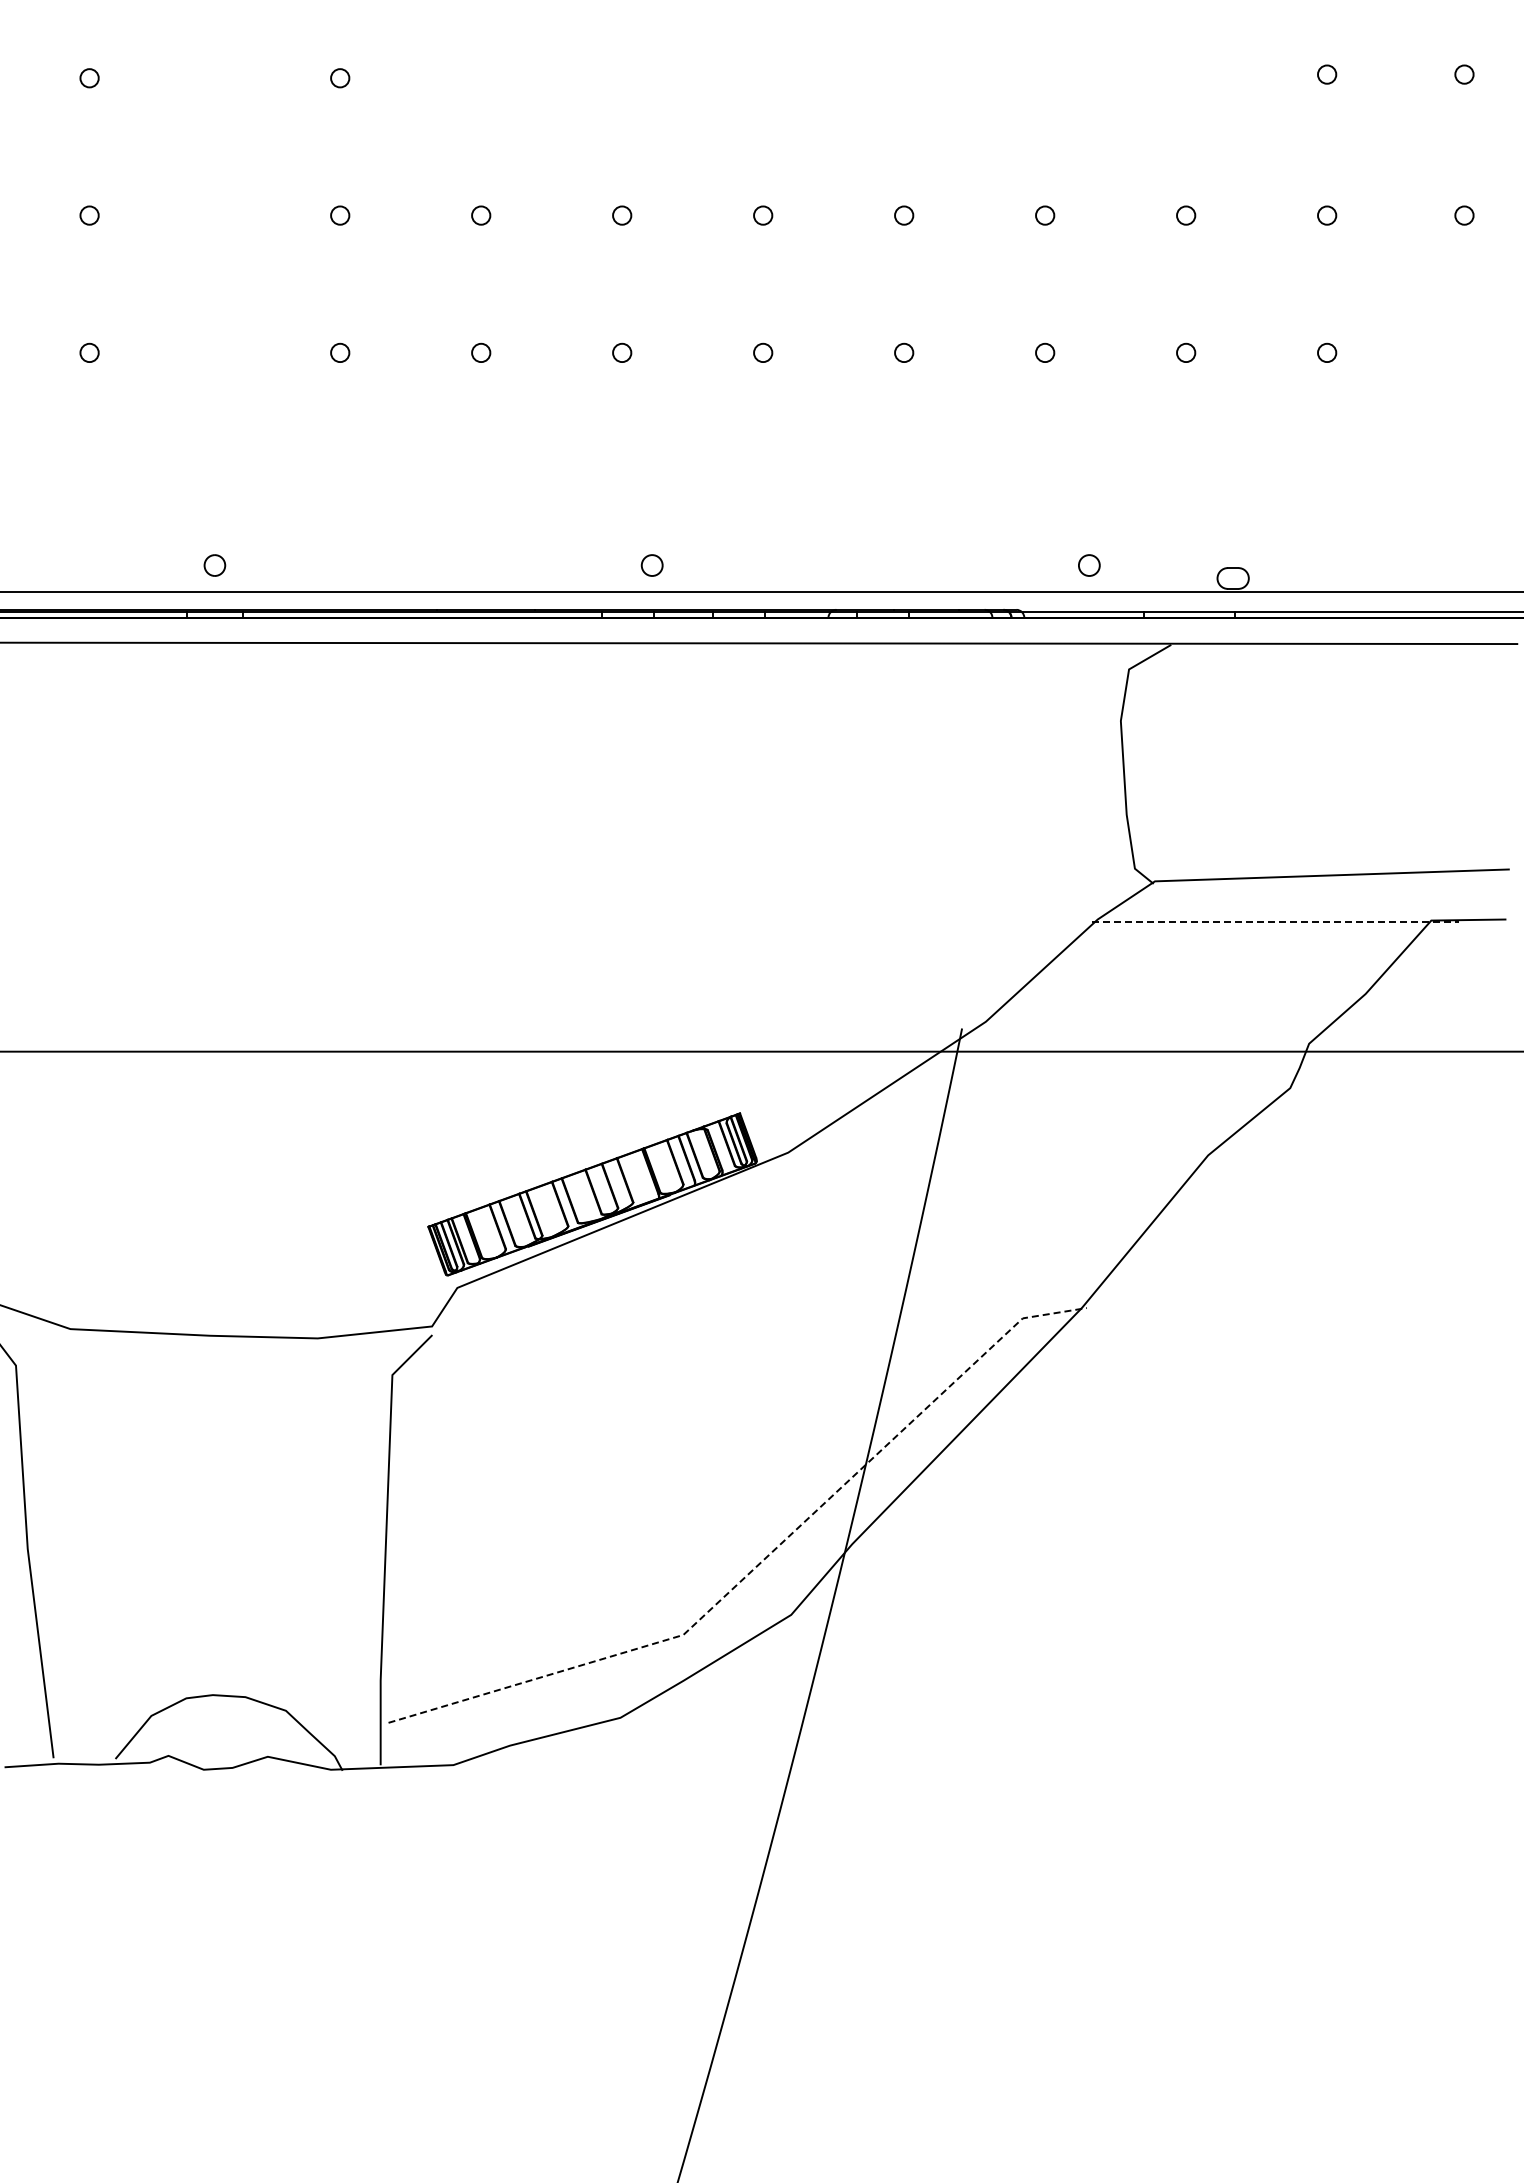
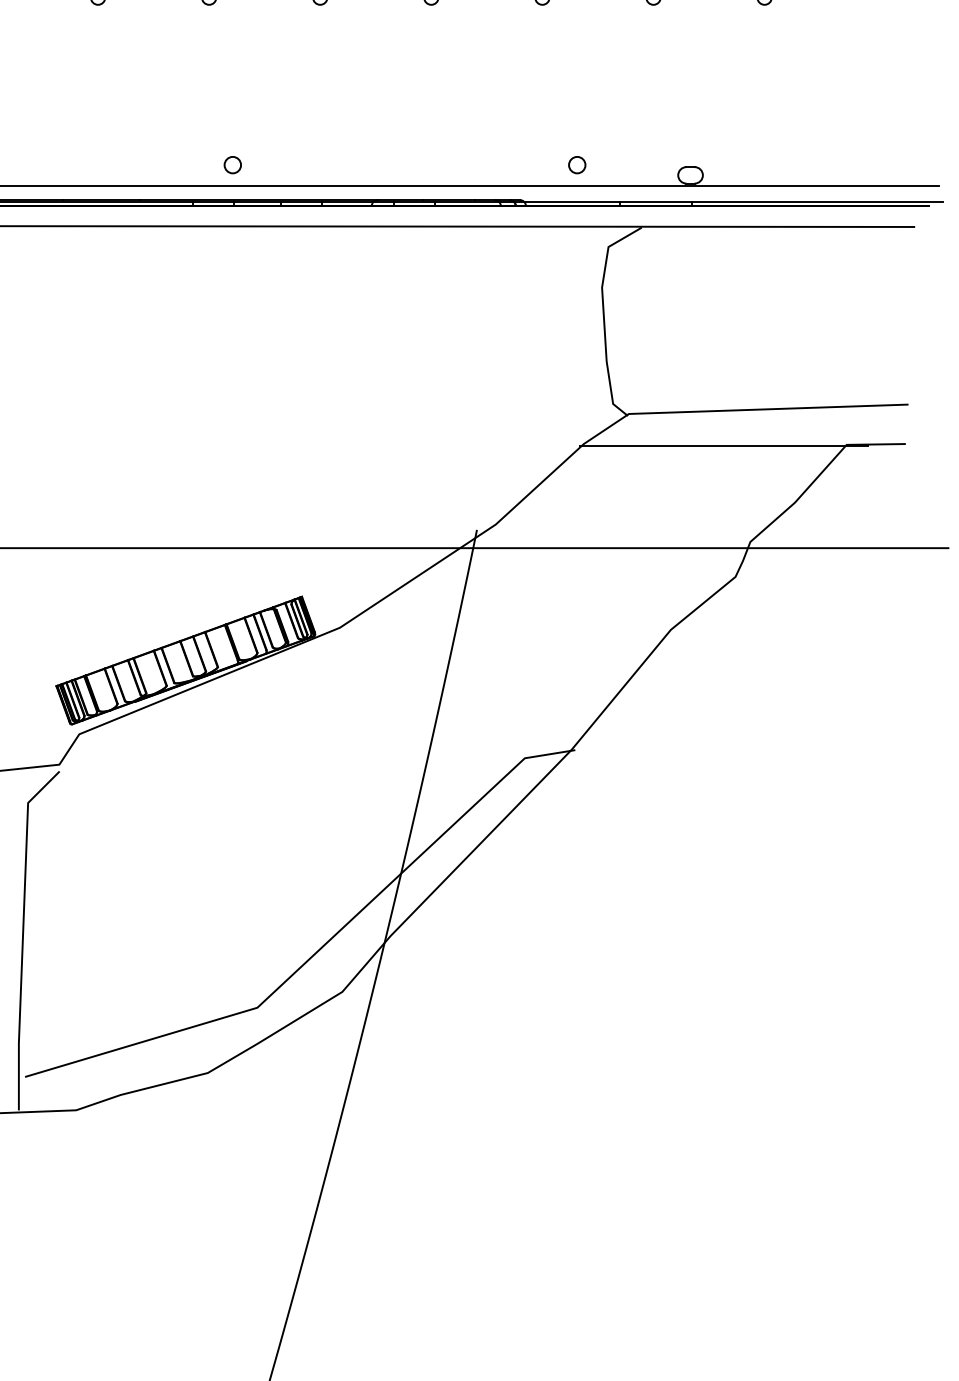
line: (1275, 921) -> (723, 445), dashed -> solid
line: (764, 1559) -> (321, 948), dashed -> solid

